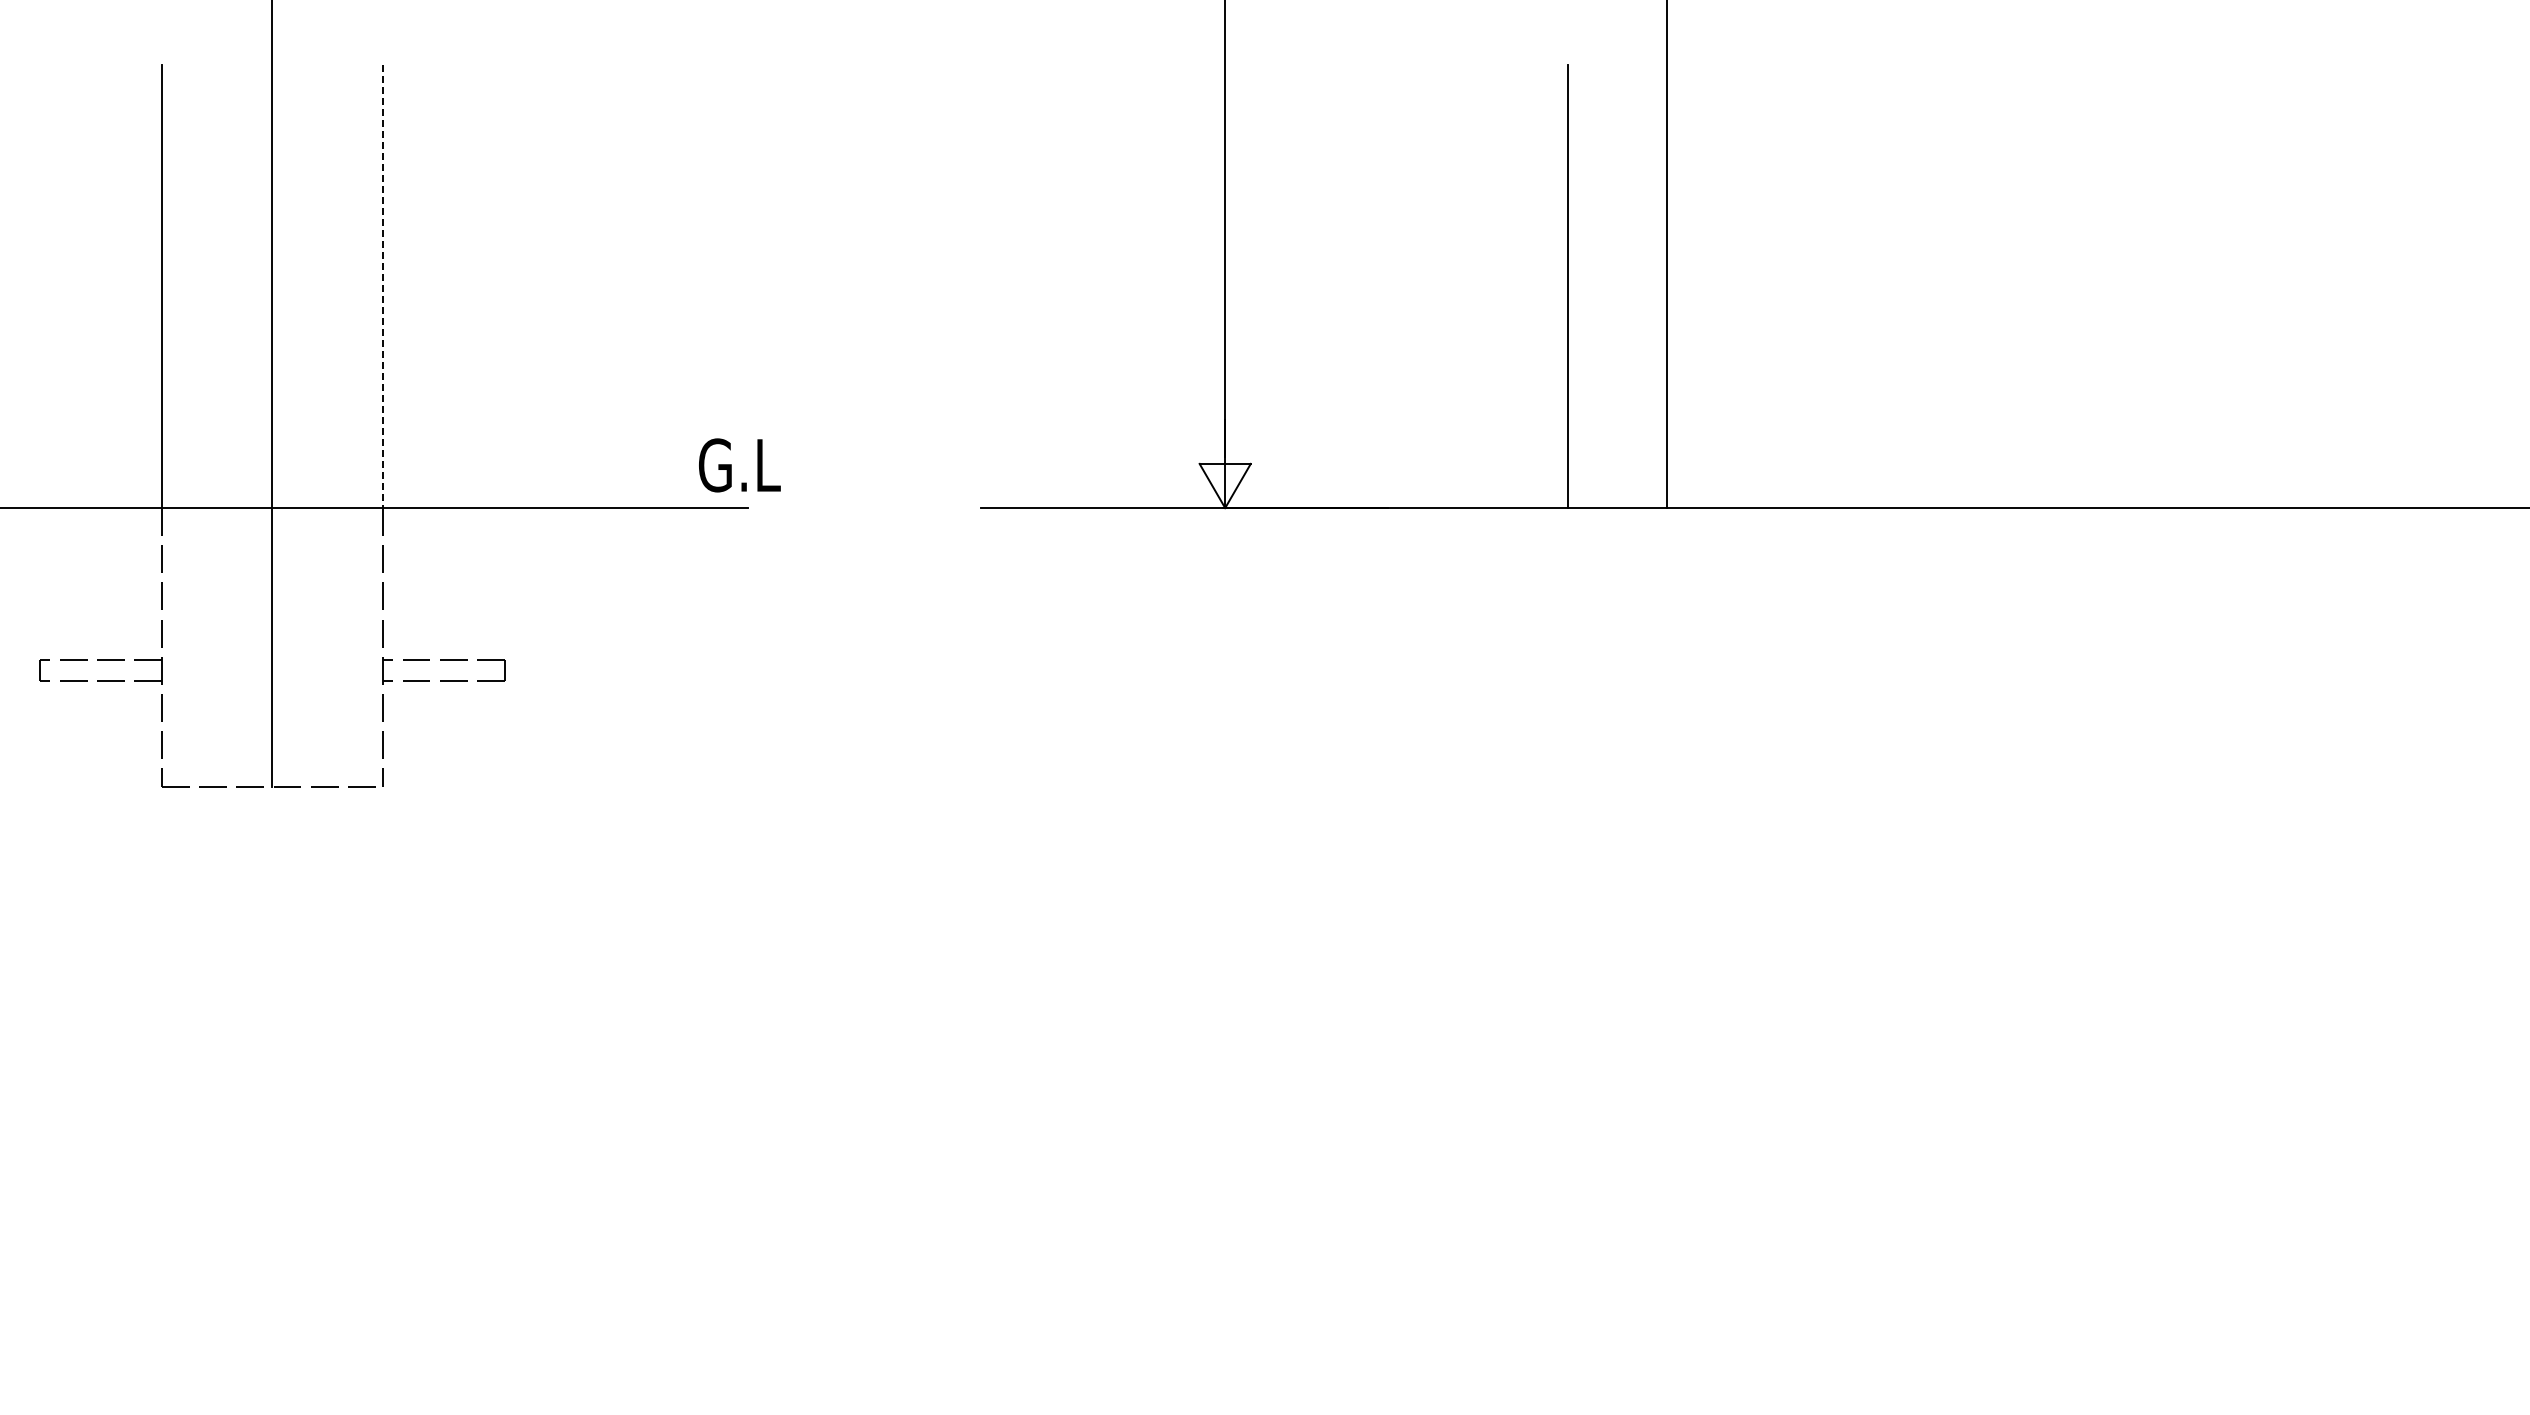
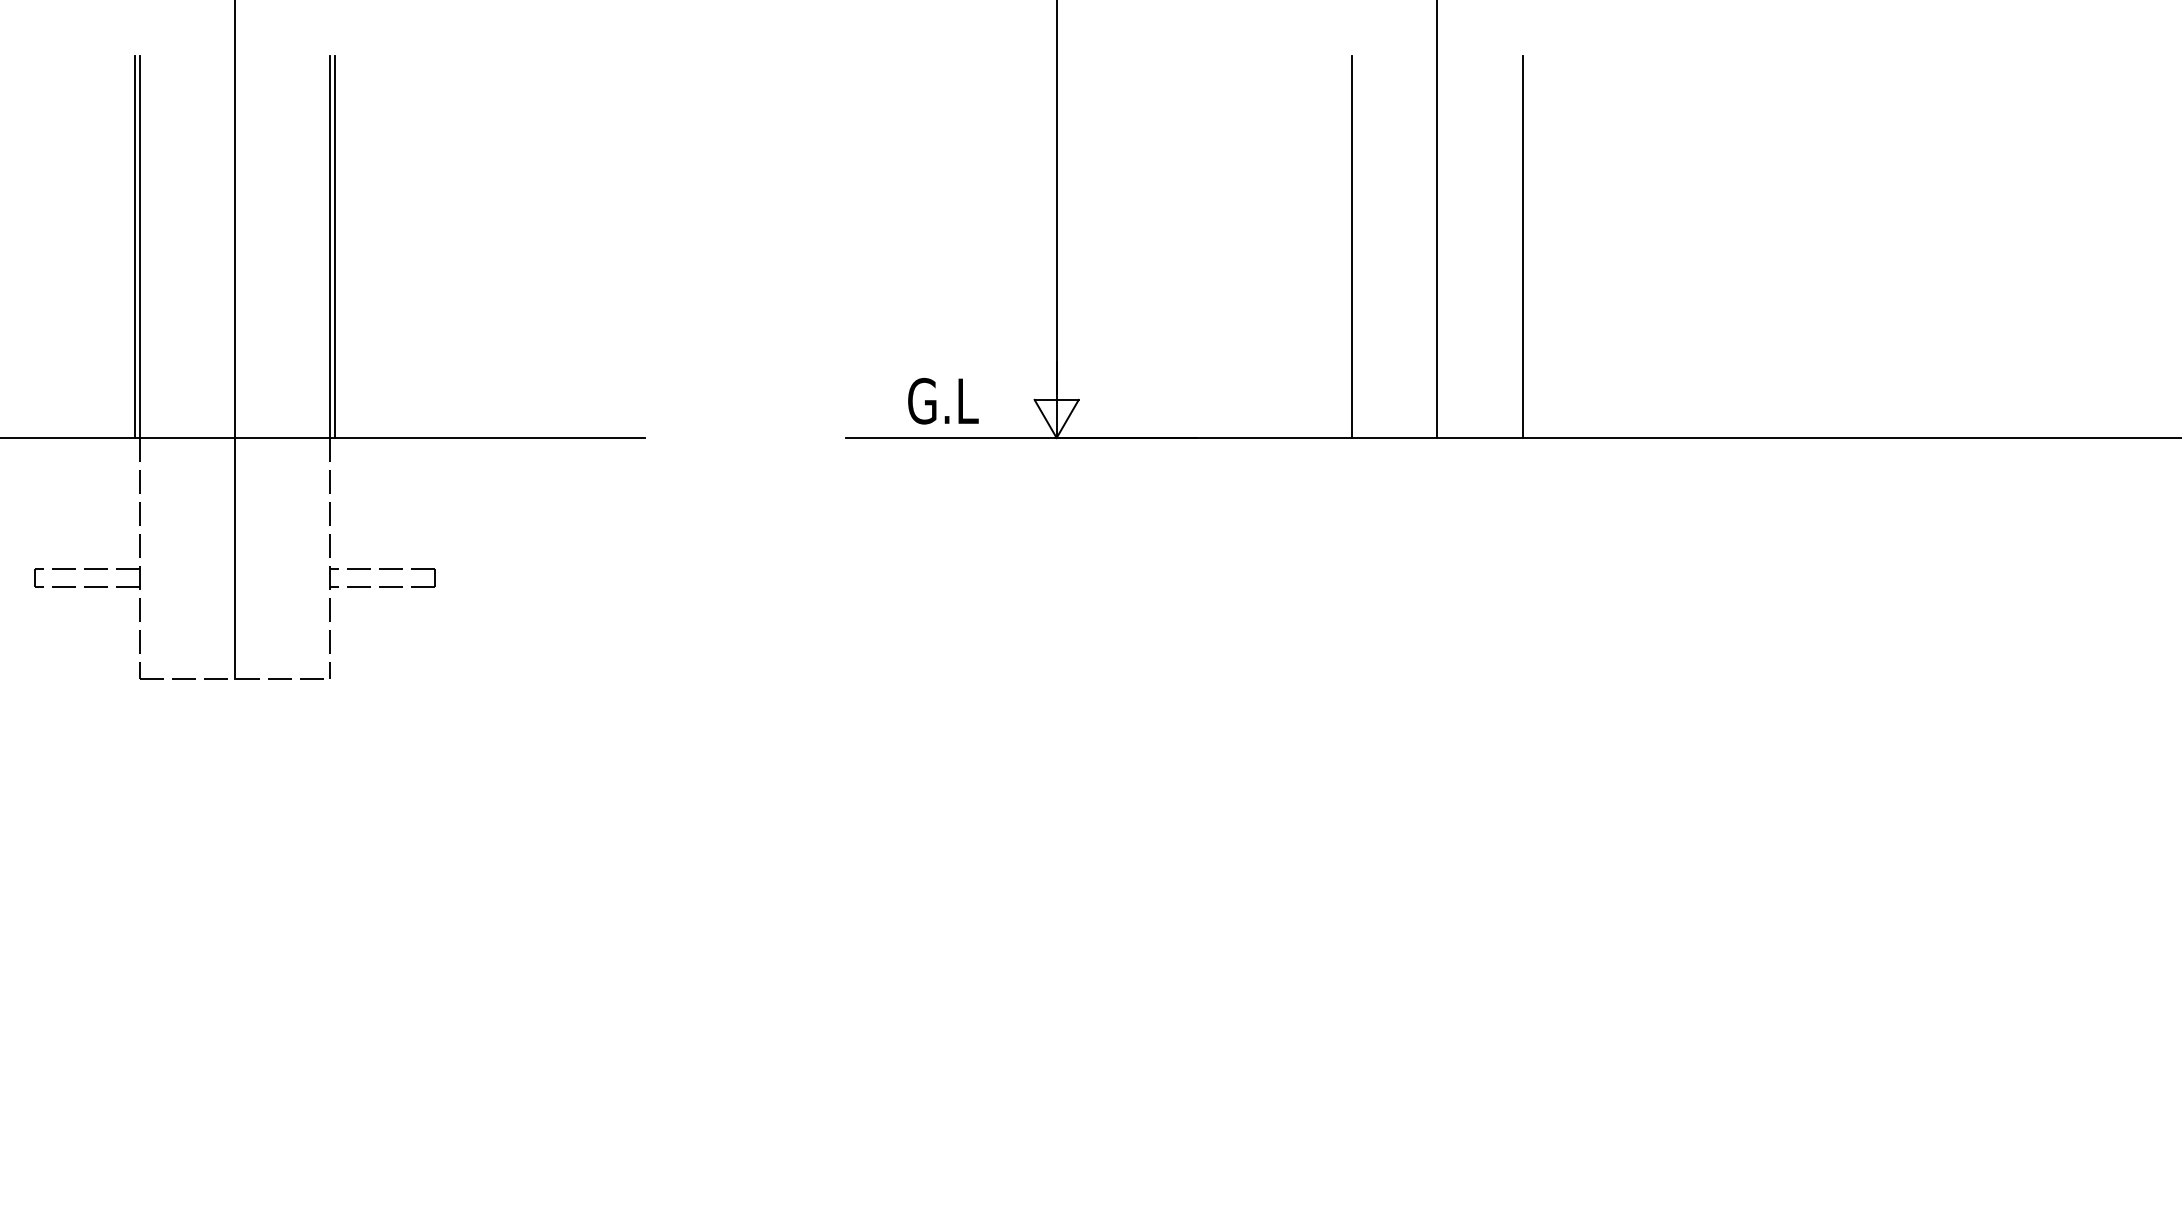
line: (156, 286) -> (135, 246), added
line: (388, 286) -> (335, 246), added
line: (1765, 286) -> (1522, 246), added
line: (382, 287) -> (329, 247), dashed -> solid
text: (739, 465) -> (943, 401), moved

